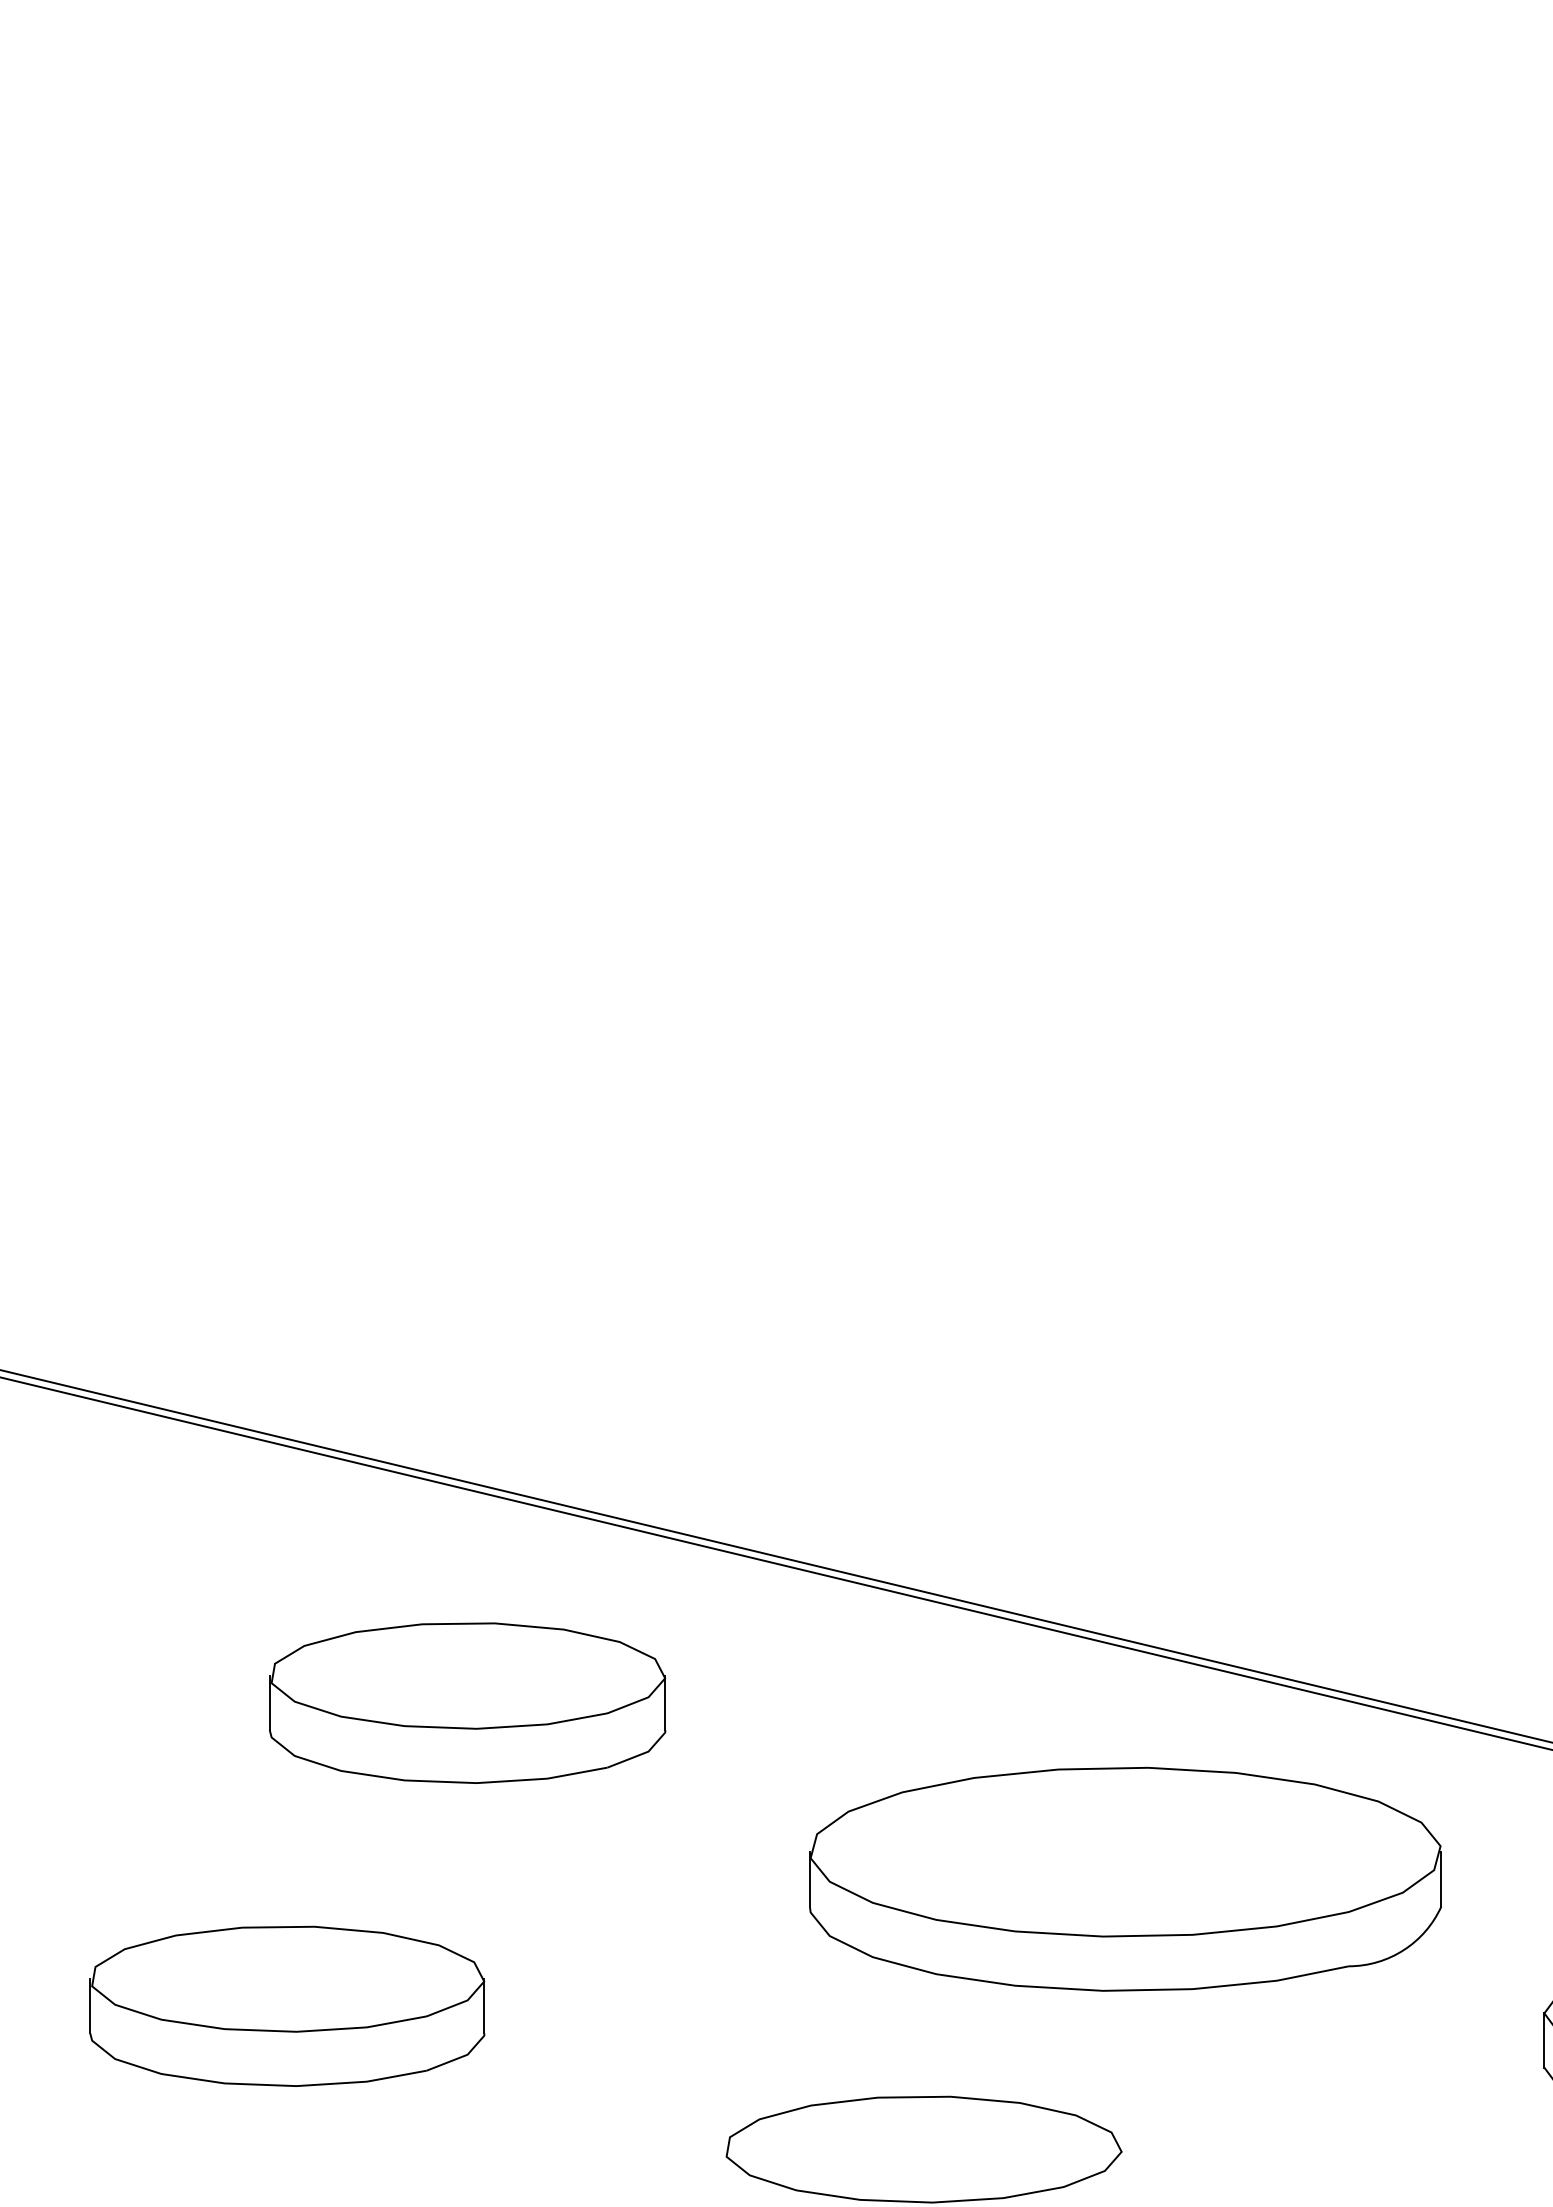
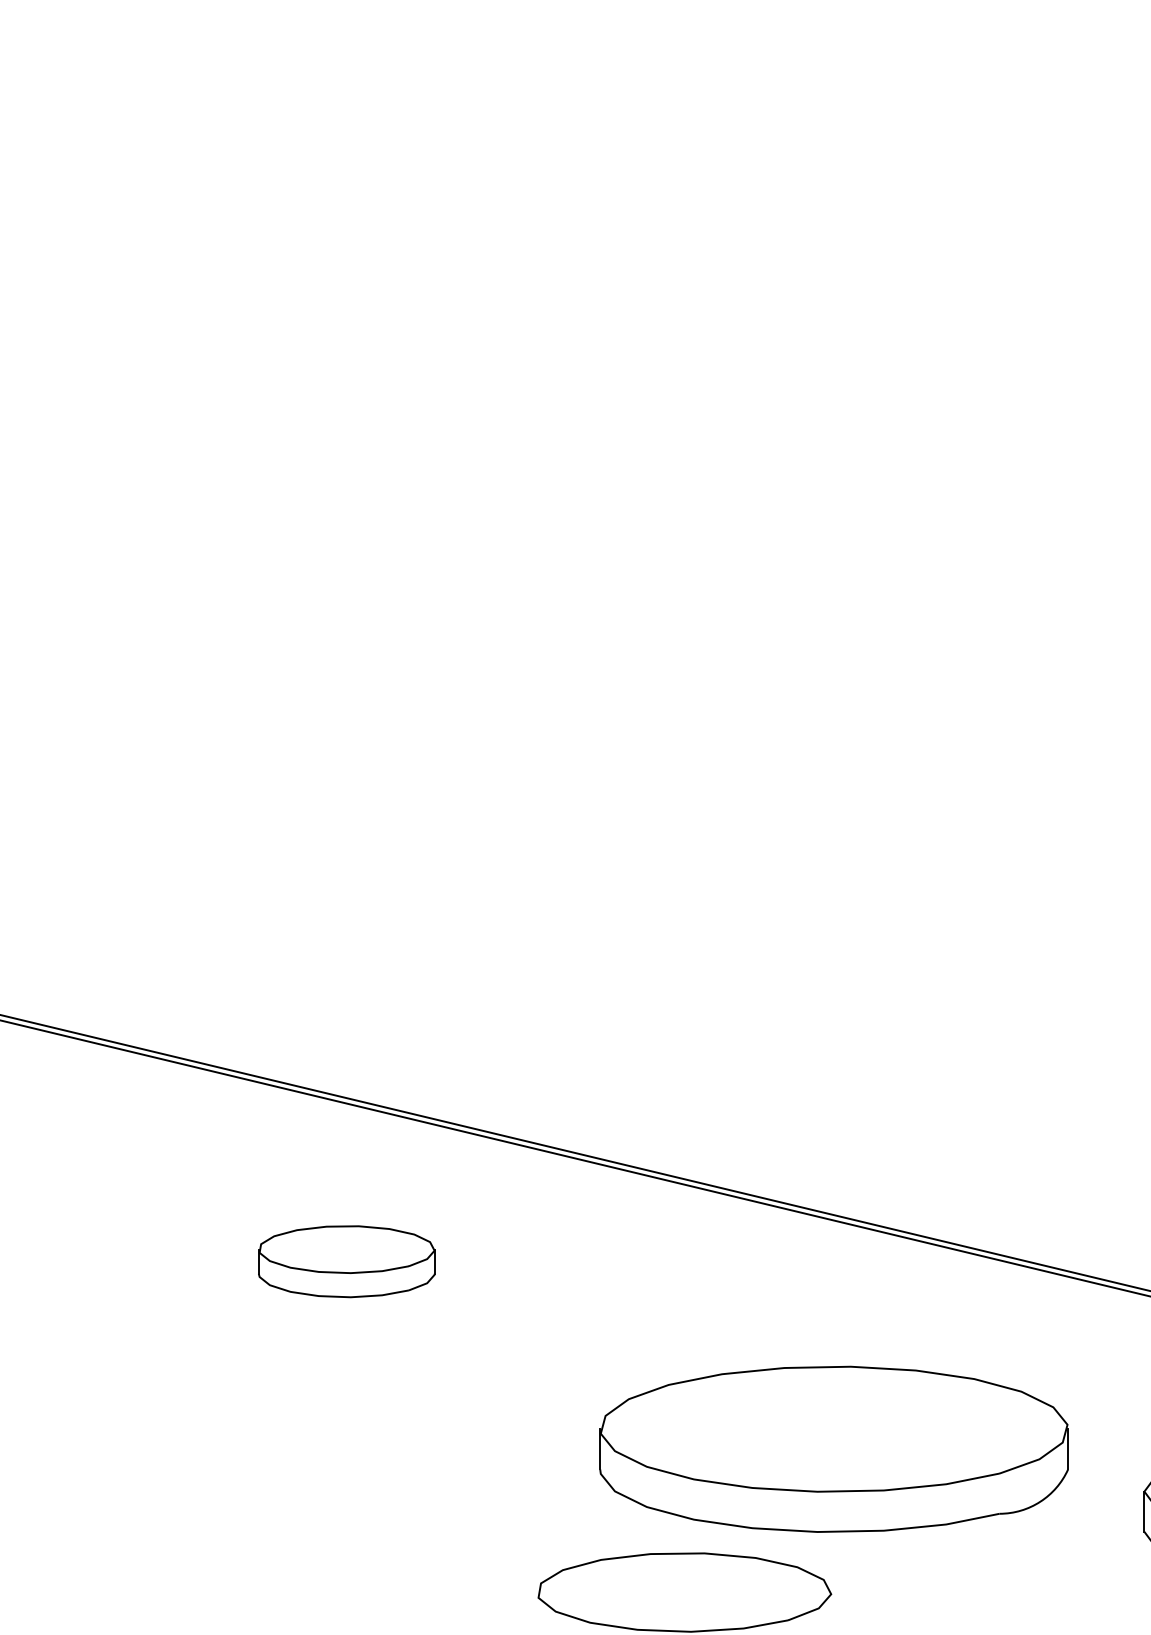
part: (467, 1702) -> (346, 1261), size x0.6
part: (1125, 1878) -> (834, 1448), moved
part: (287, 2005) -> (213, 1485), removed

